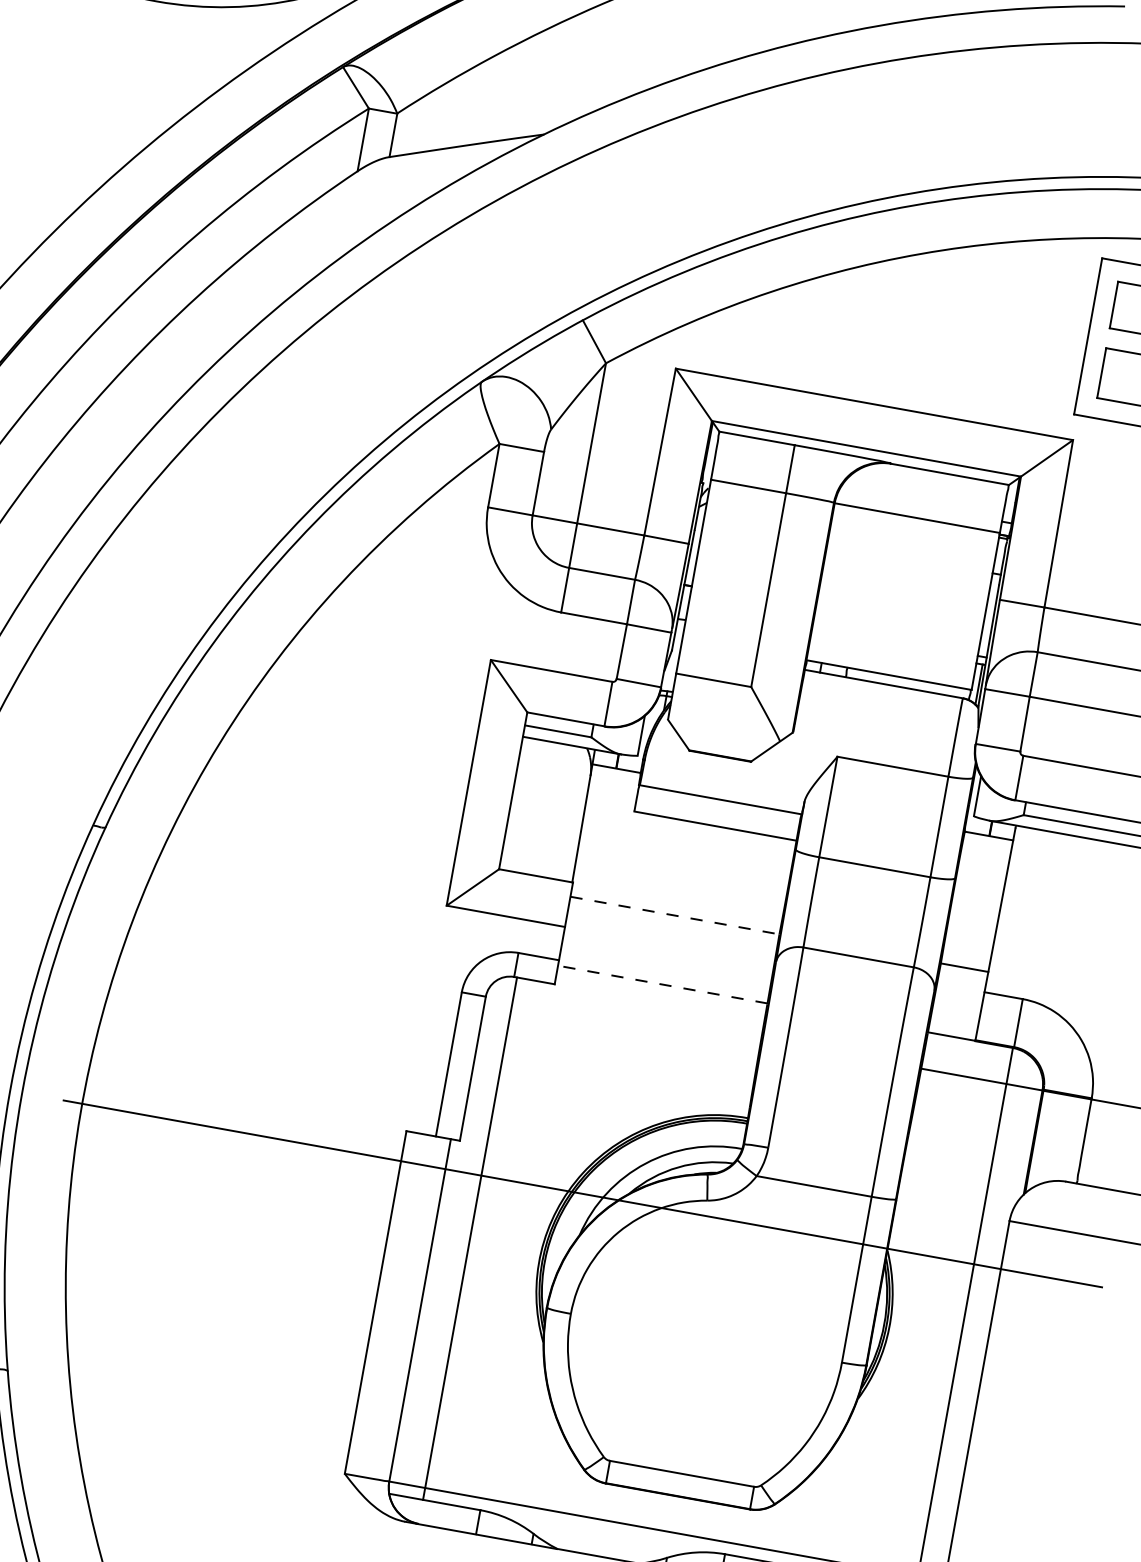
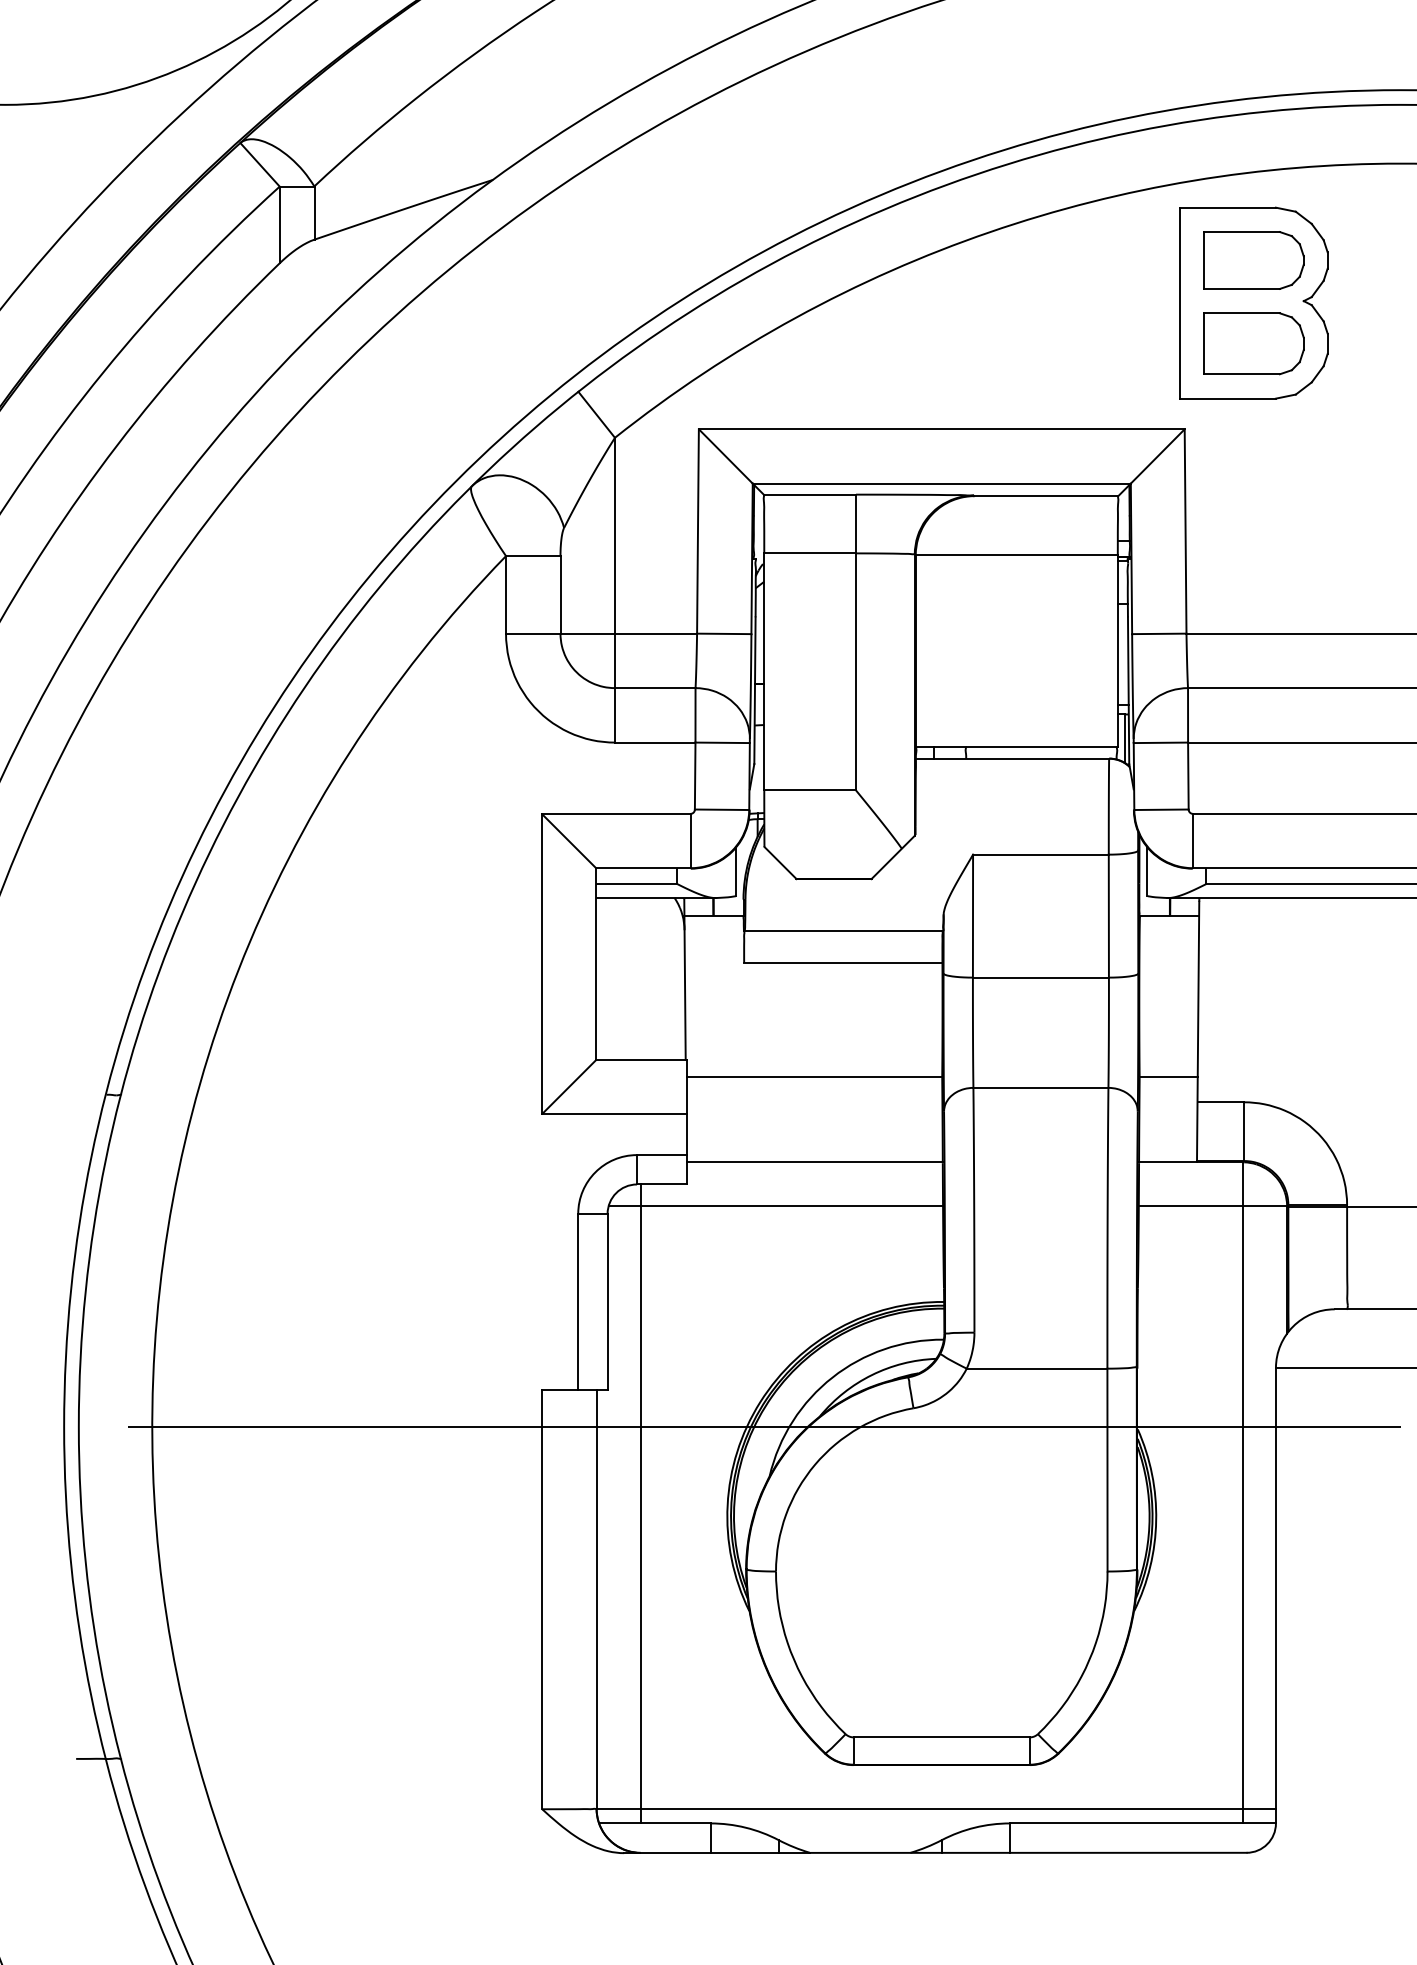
line: (675, 915) -> (814, 1077), dashed -> solid
line: (662, 984) -> (814, 1161), dashed -> solid
line: (624, 1015) -> (775, 1206), added

